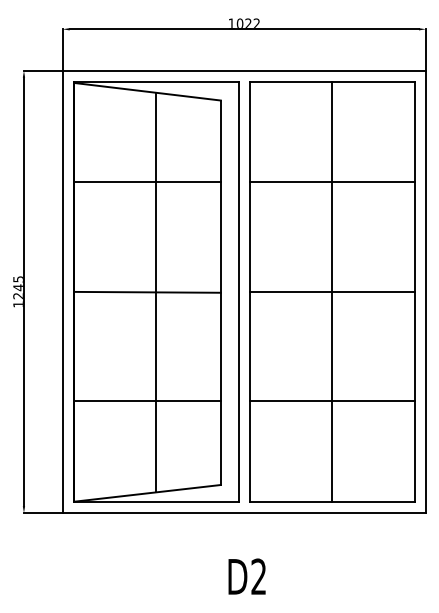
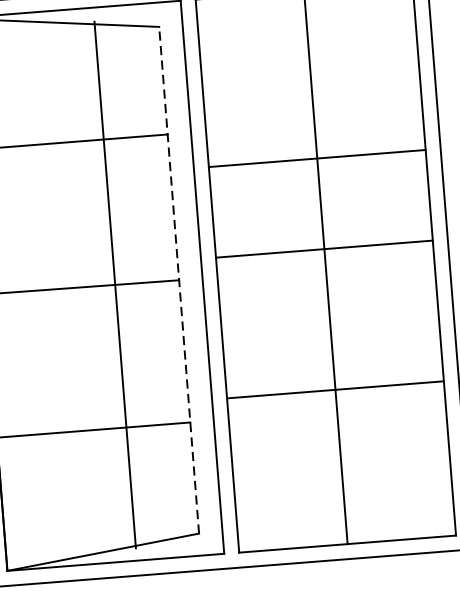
line: (332, 182) -> (317, 158), moved
line: (332, 291) -> (324, 248), moved
line: (156, 292) -> (115, 284), moved
line: (220, 292) -> (178, 279), solid -> dashed
line: (332, 400) -> (335, 389), moved

